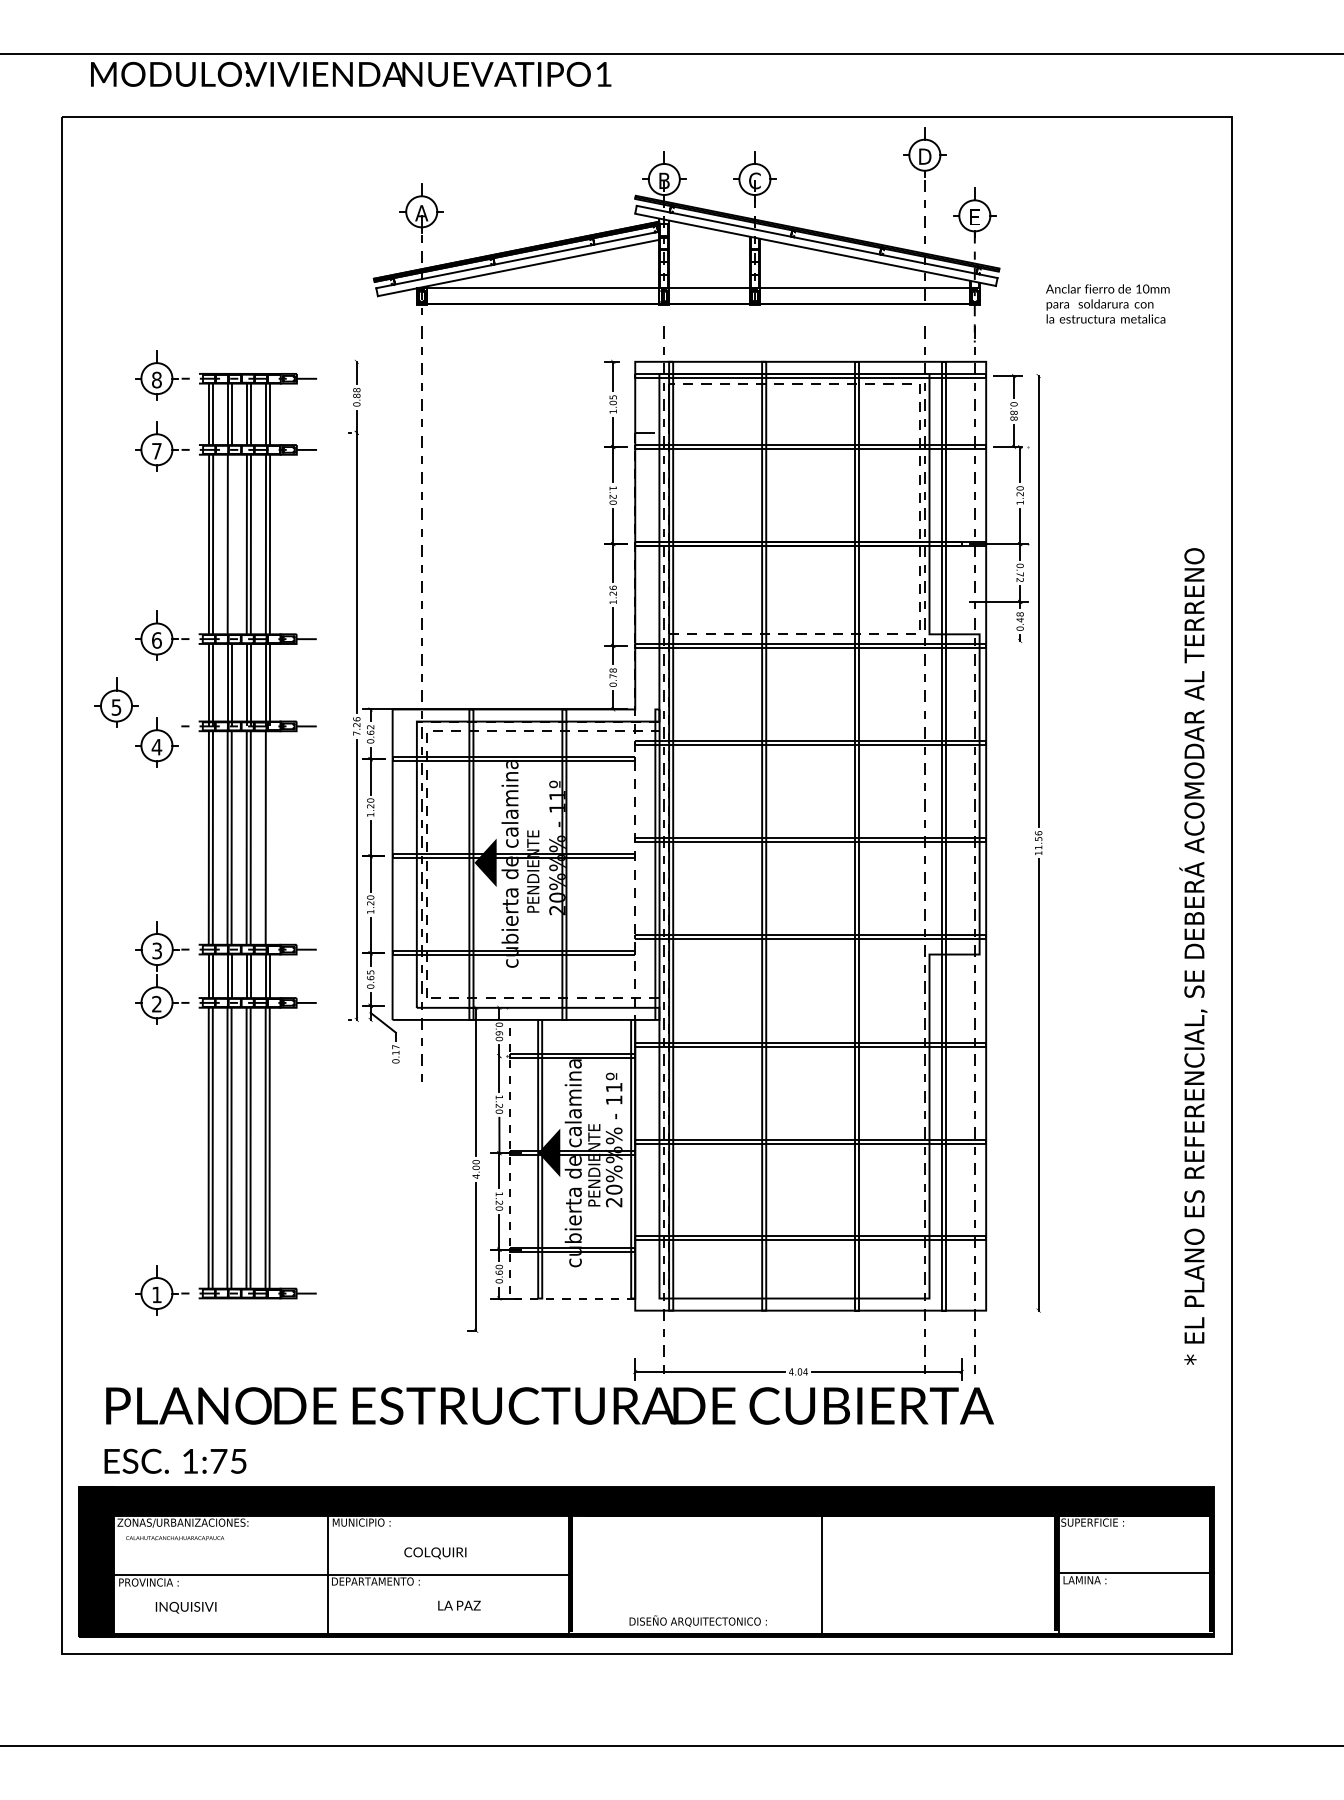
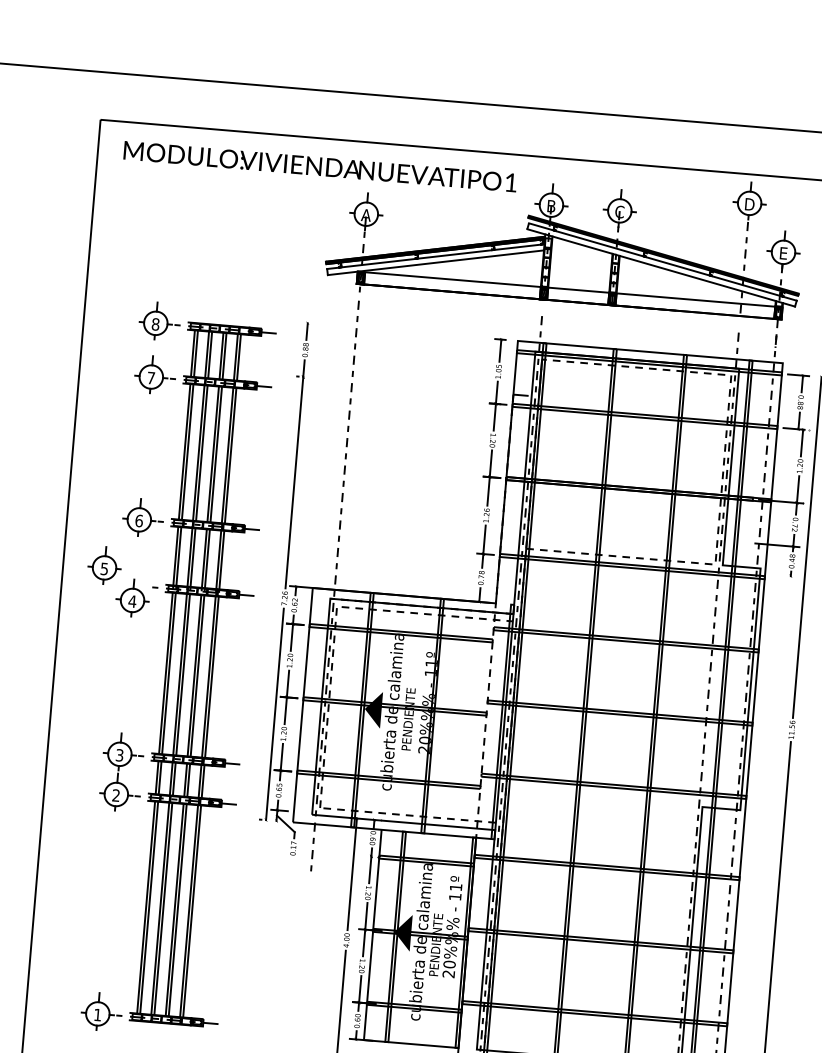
text: (351, 73) -> (320, 166), moved
line: (231, 544) -> (201, 453), added
line: (269, 837) -> (211, 676), added
line: (509, 1222) -> (368, 982), dashed -> solid

